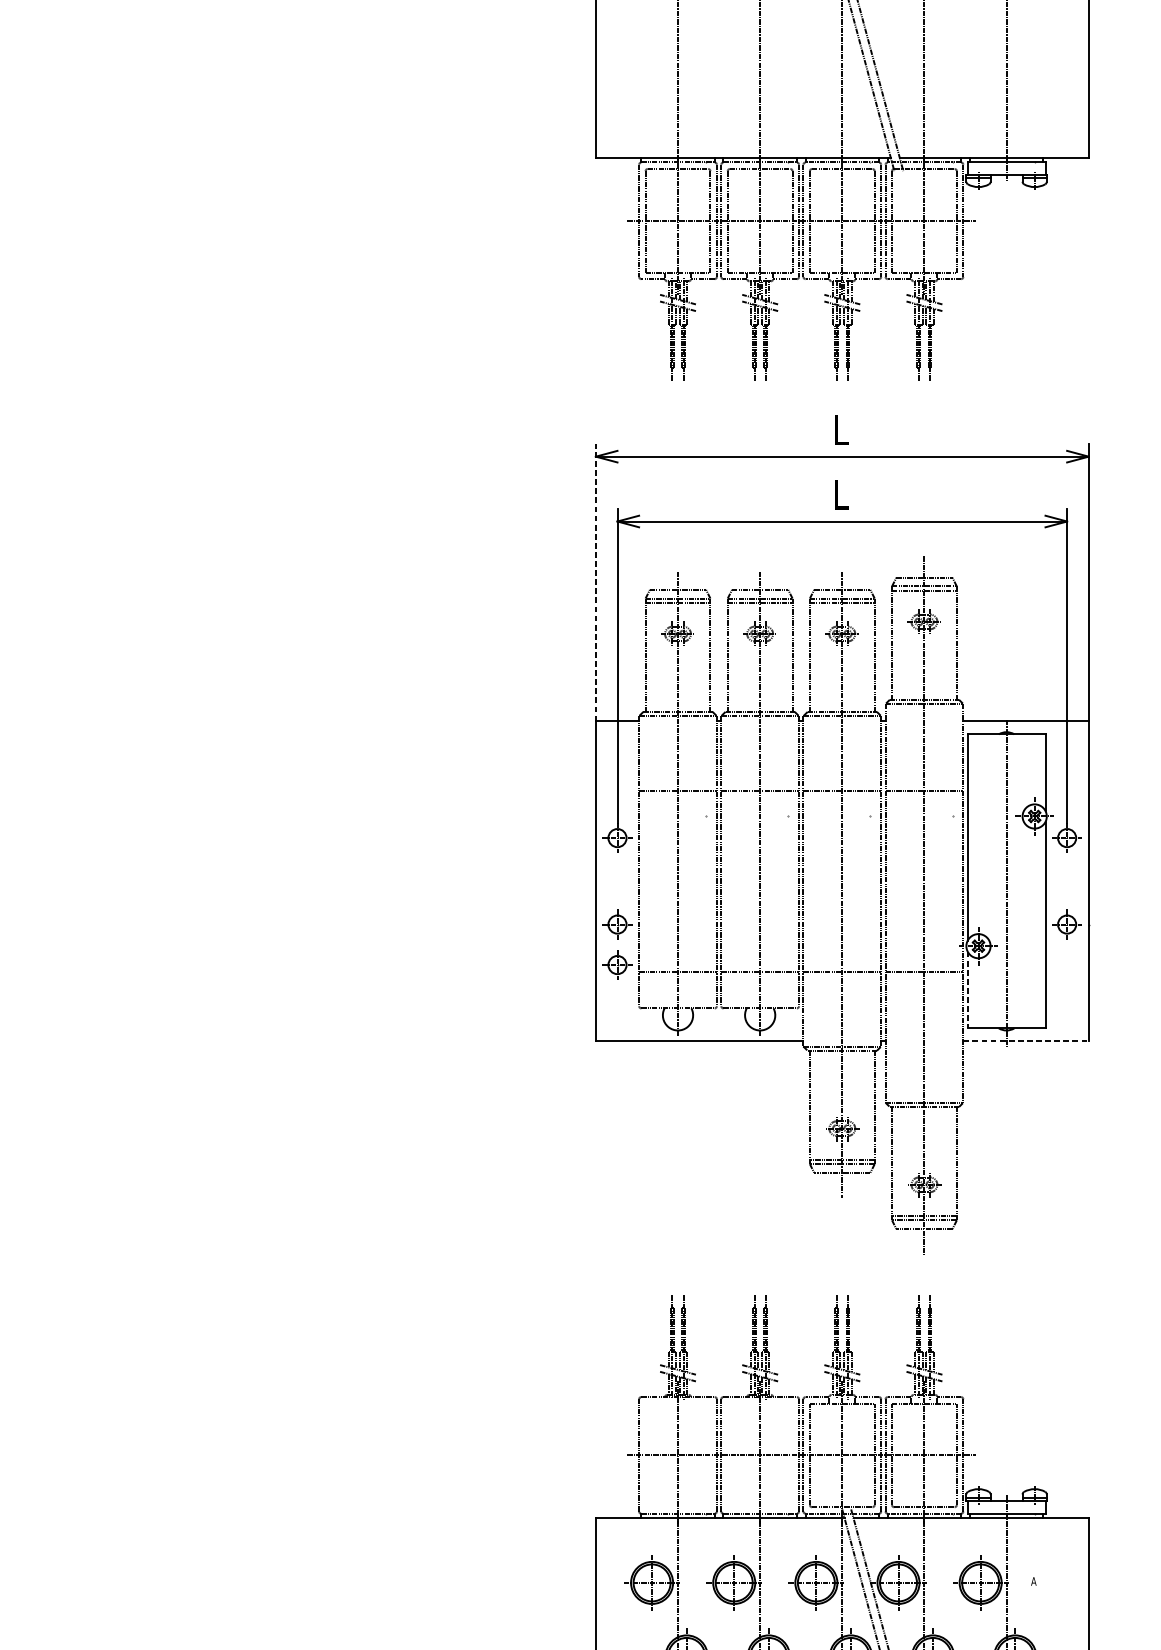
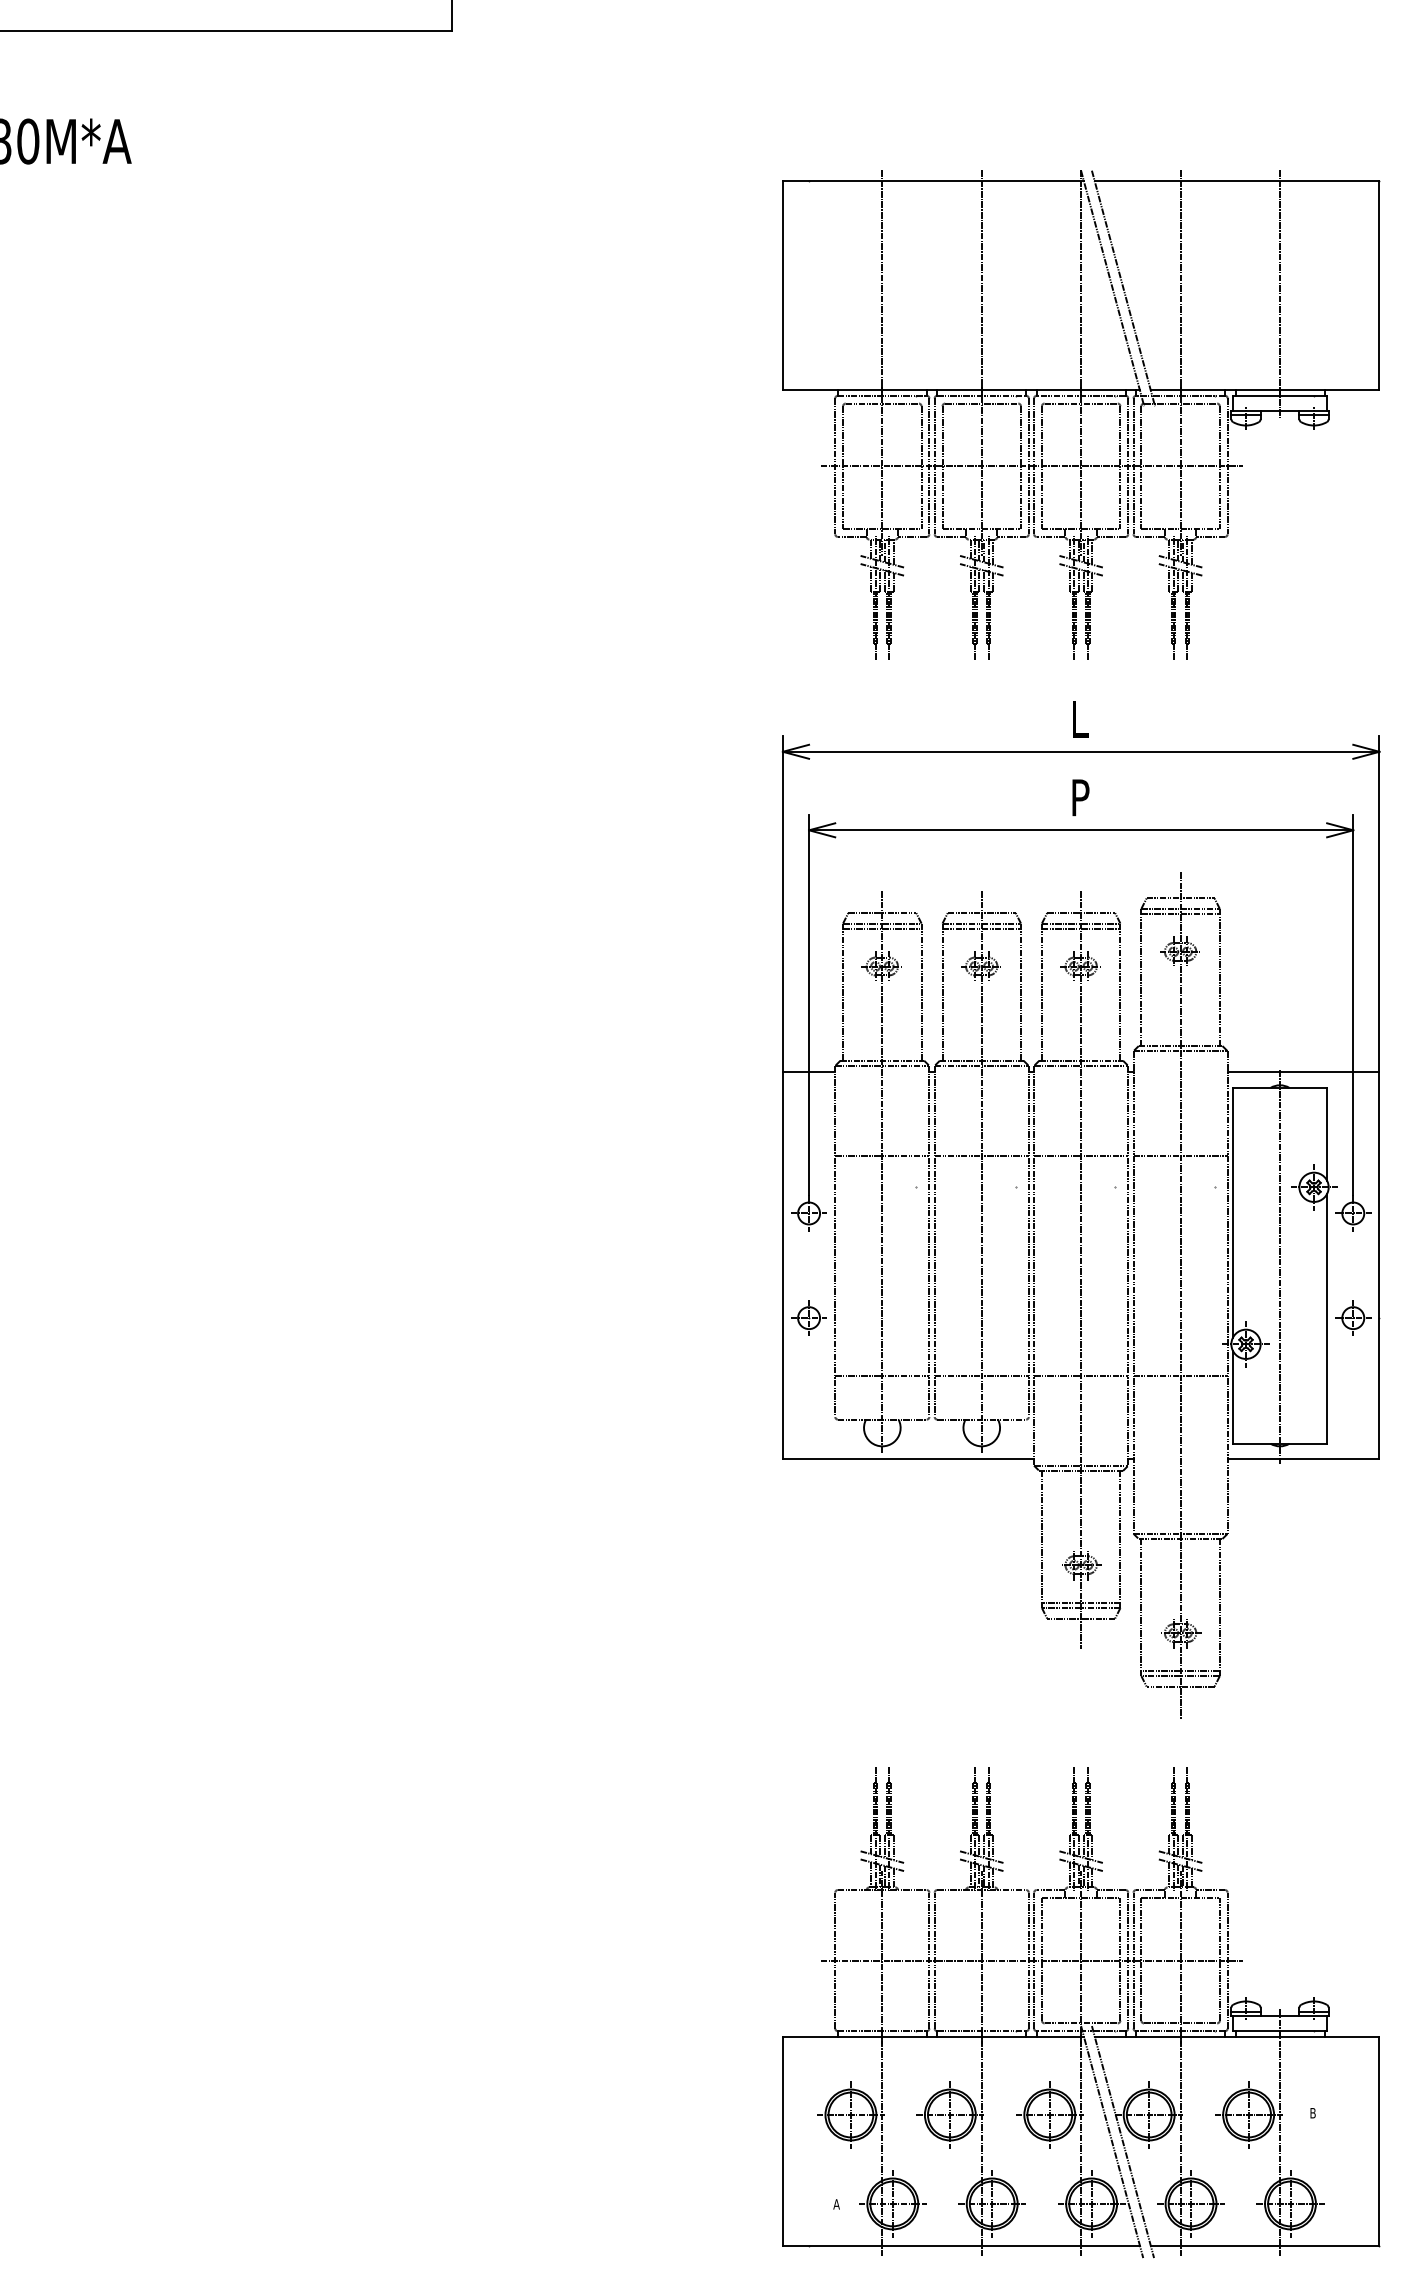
text: (841, 494) -> (1080, 797), L -> P
line: (595, 581) -> (782, 903), dashed -> solid
part: (617, 964) -> (808, 1366), removed
line: (967, 990) -> (1232, 1397), dashed -> solid
line: (1025, 1041) -> (1303, 1459), dashed -> solid
text: (1033, 1581) -> (1312, 2113), A -> B

